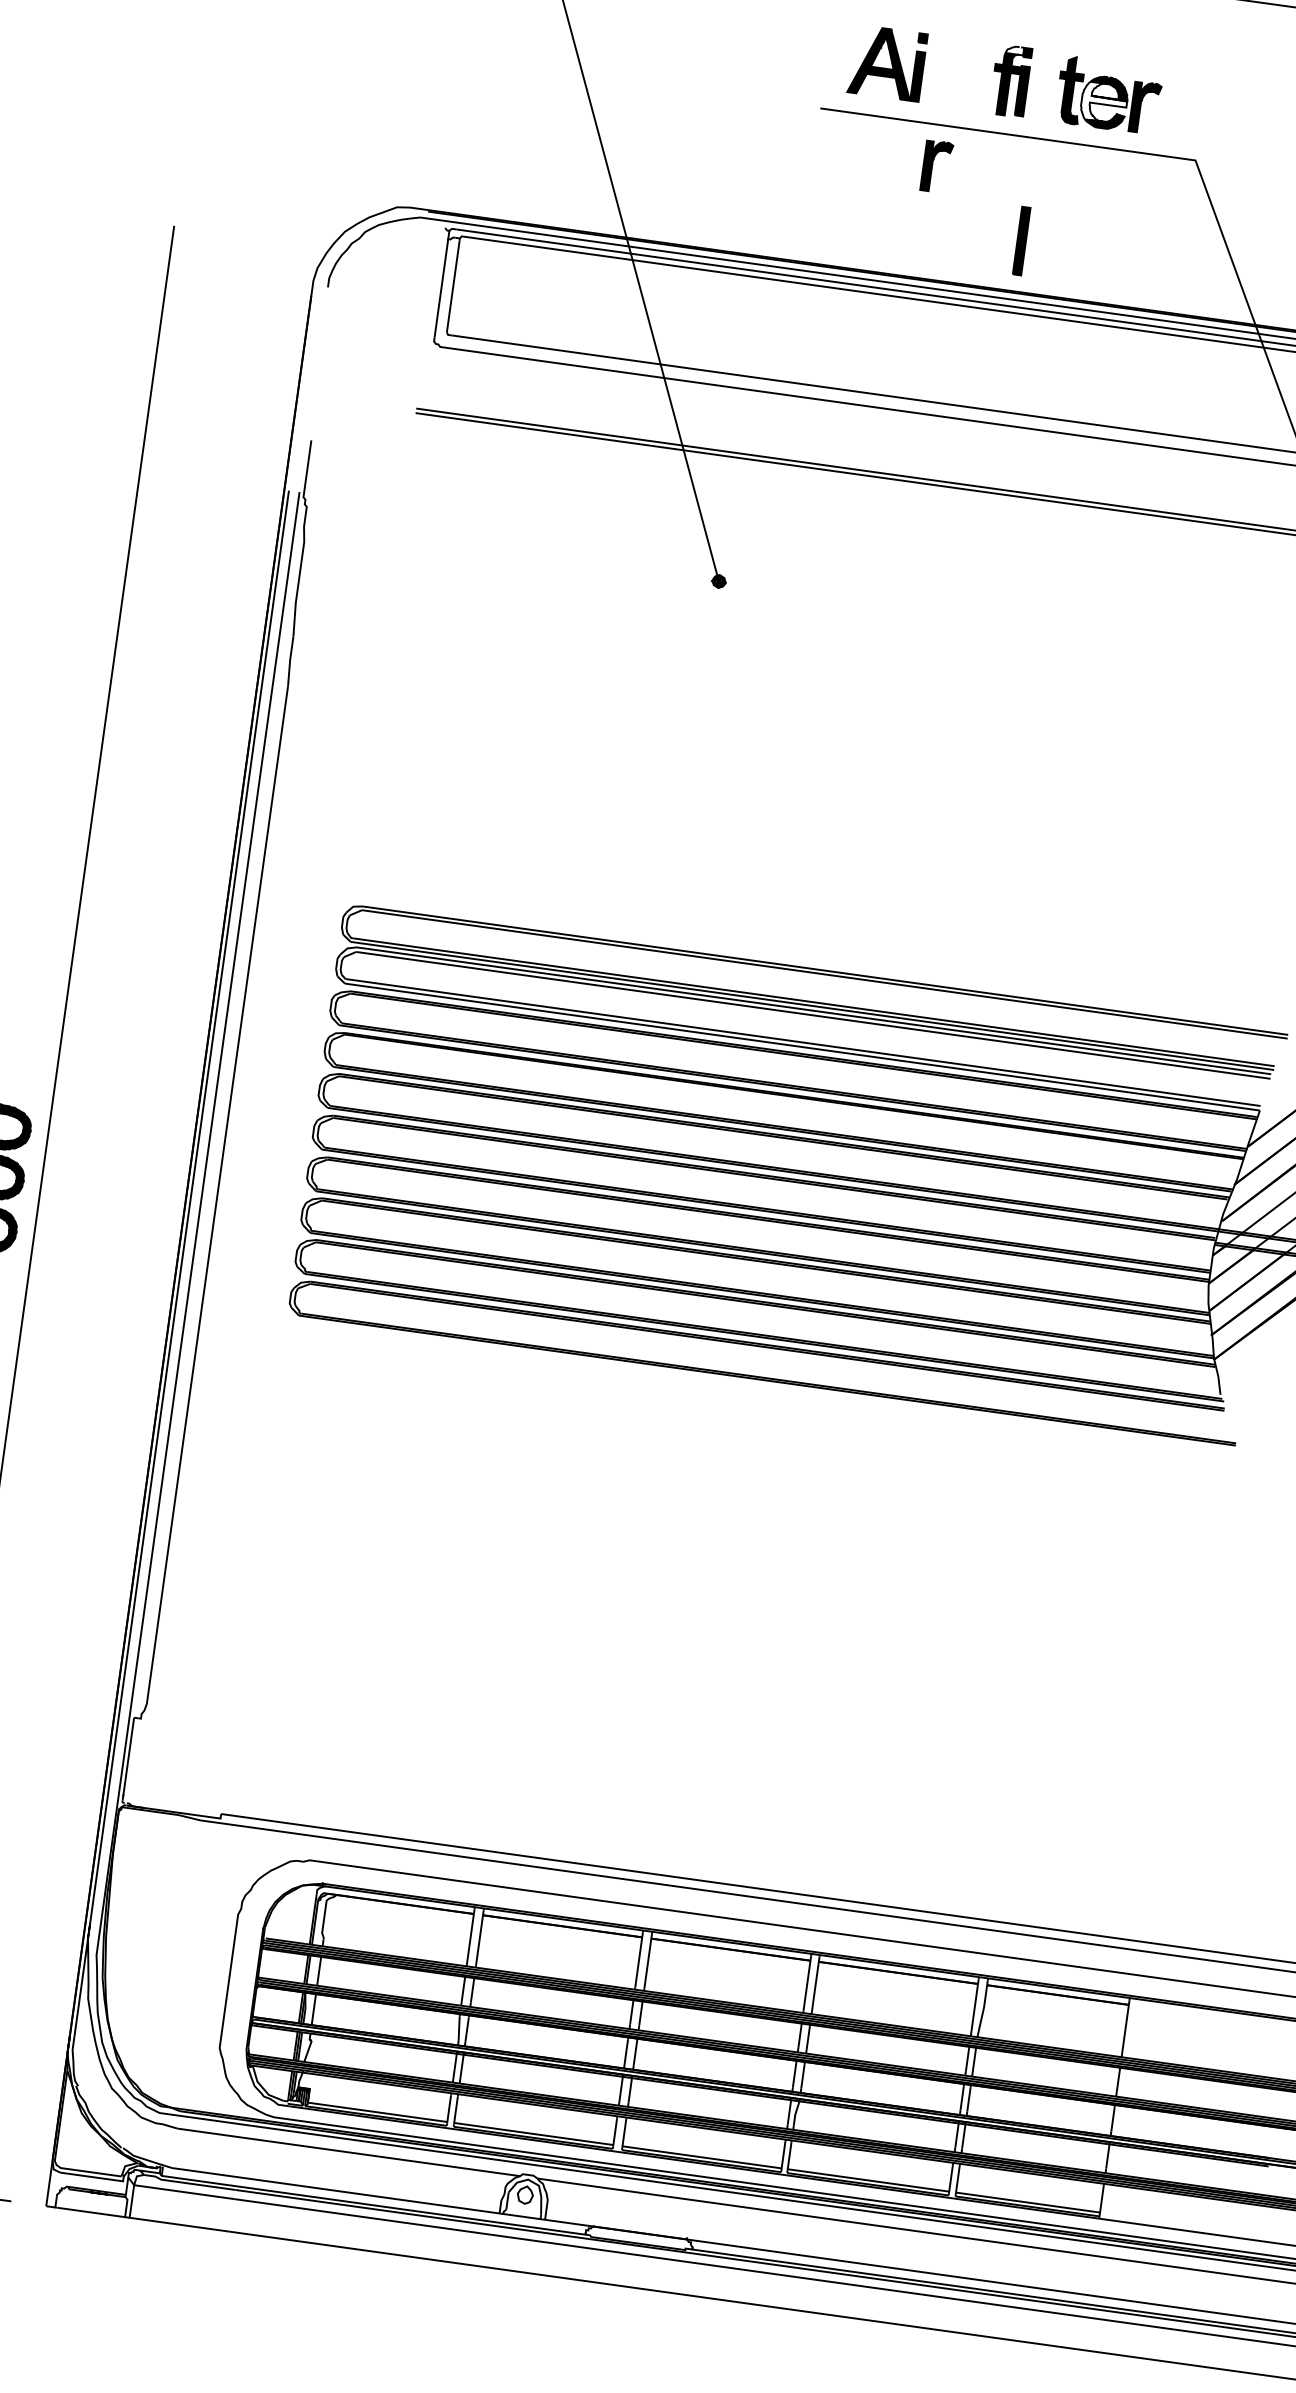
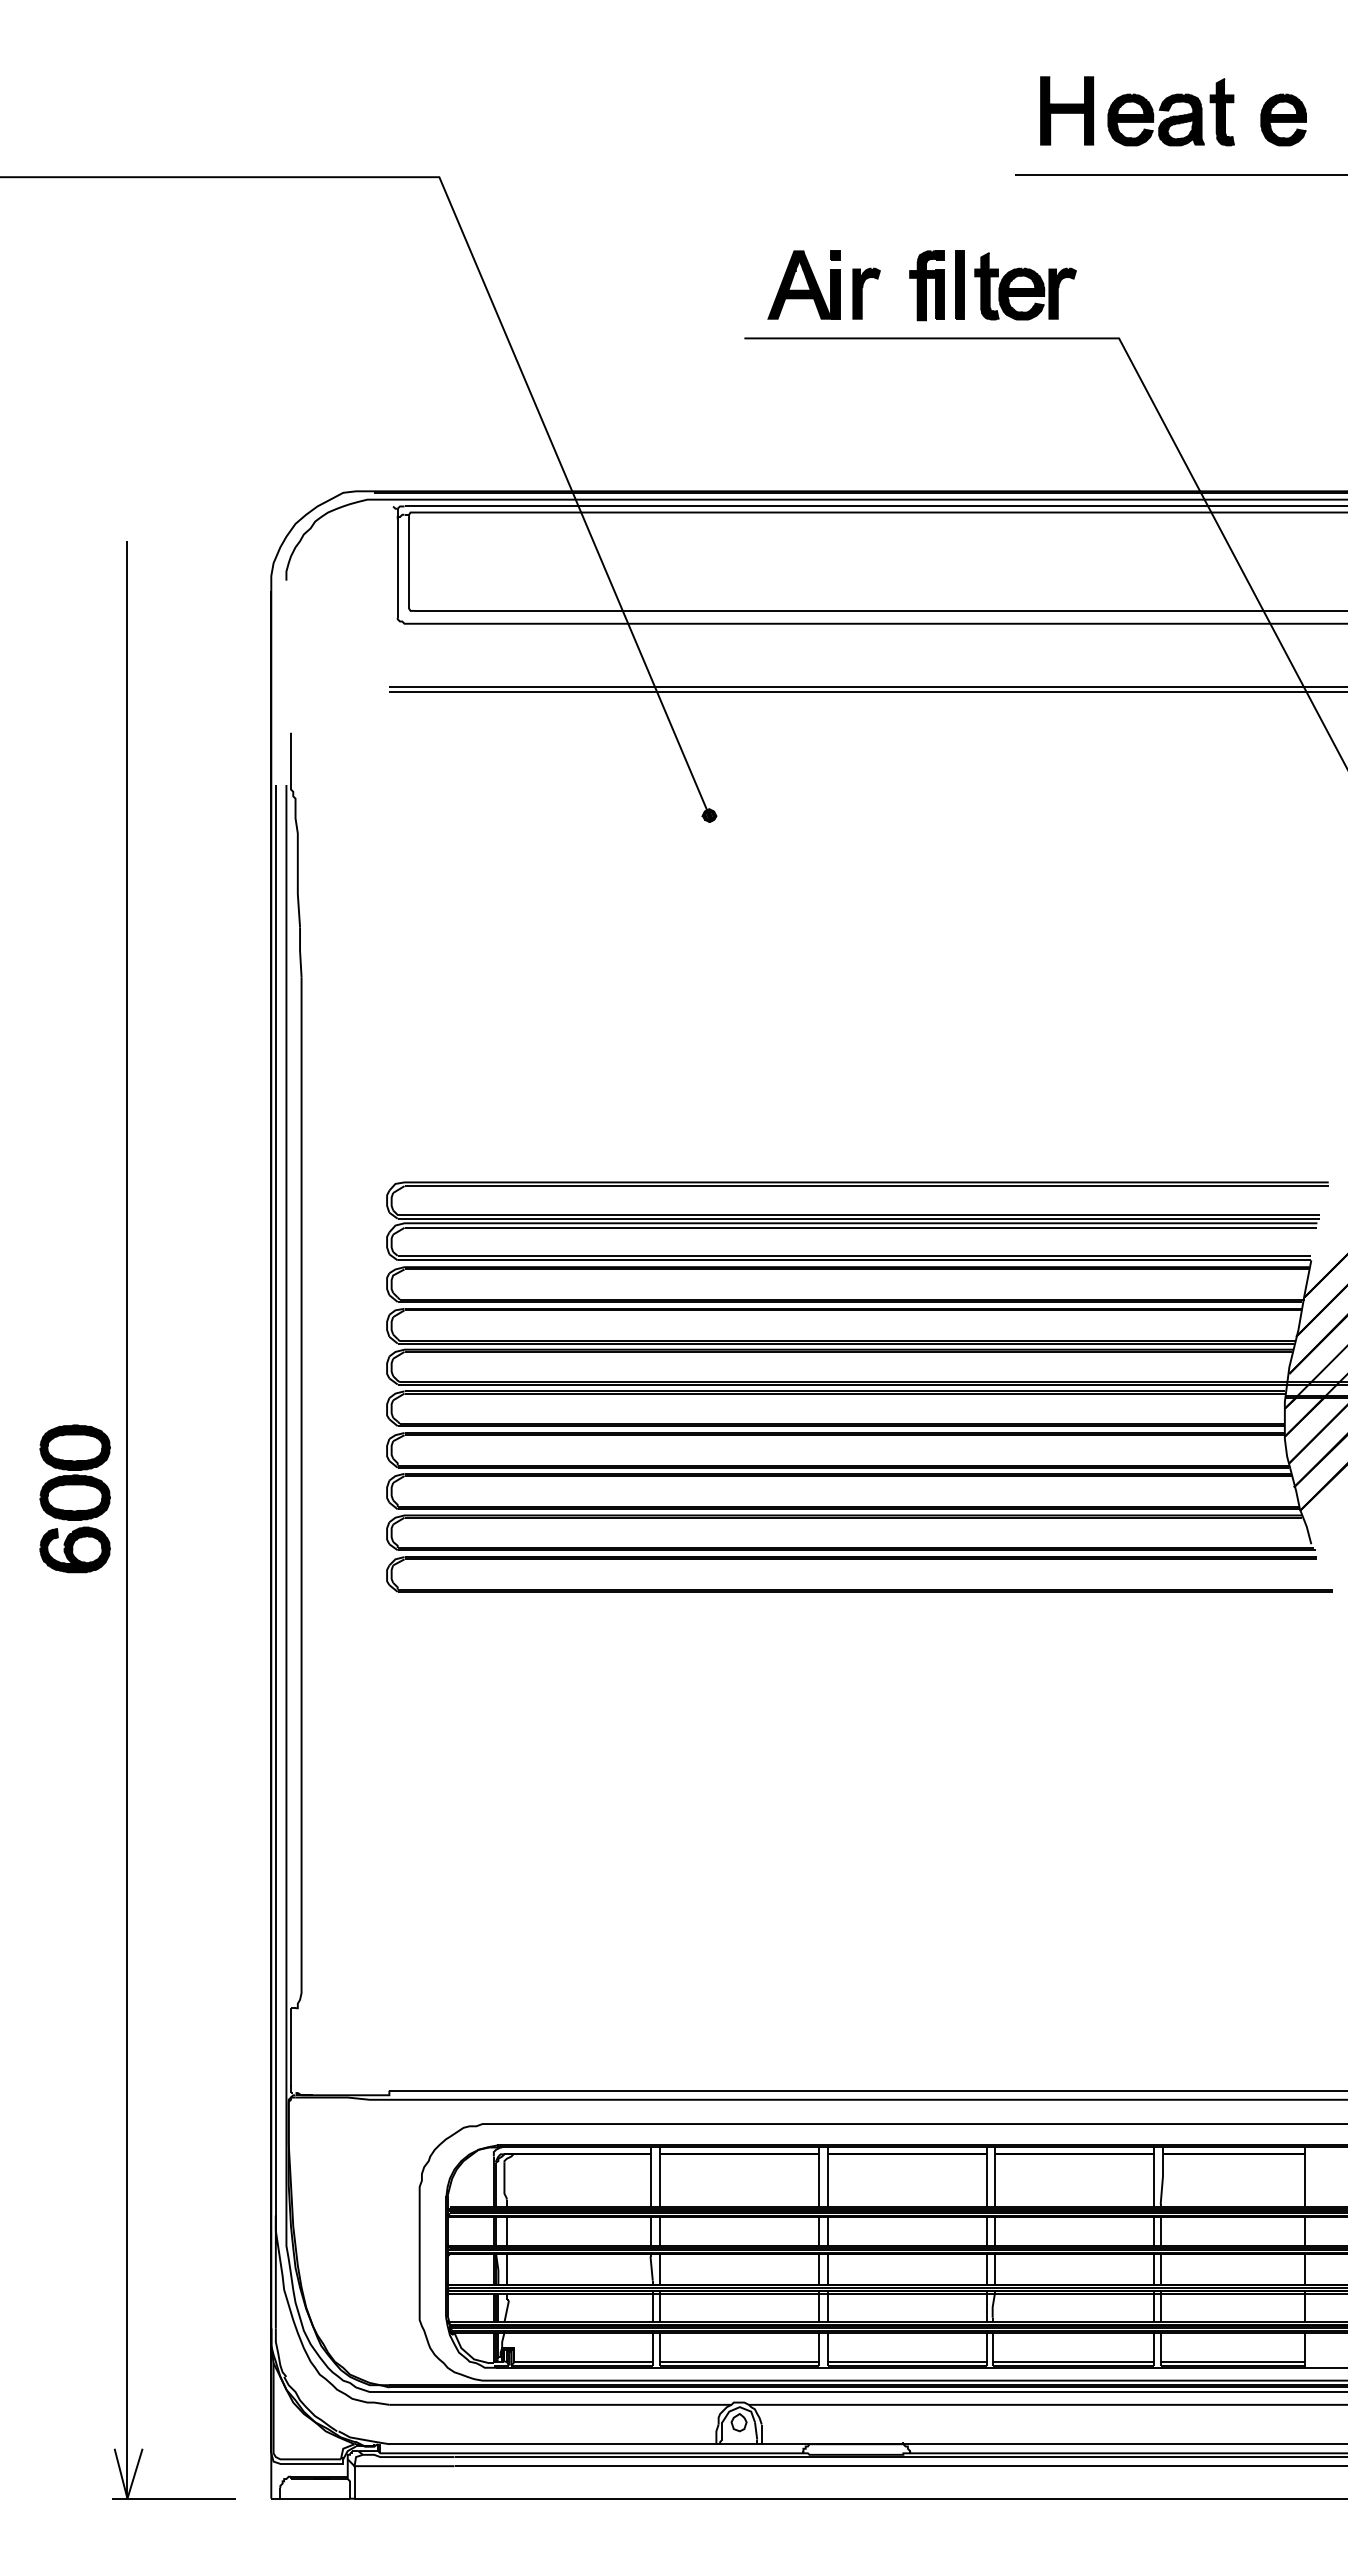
fill: (1016, 50) -> (928, 255), added
fill: (1103, 102) -> (1021, 294), added
part: (936, 166) -> (866, 293), moved
part: (1021, 240) -> (959, 284), moved

